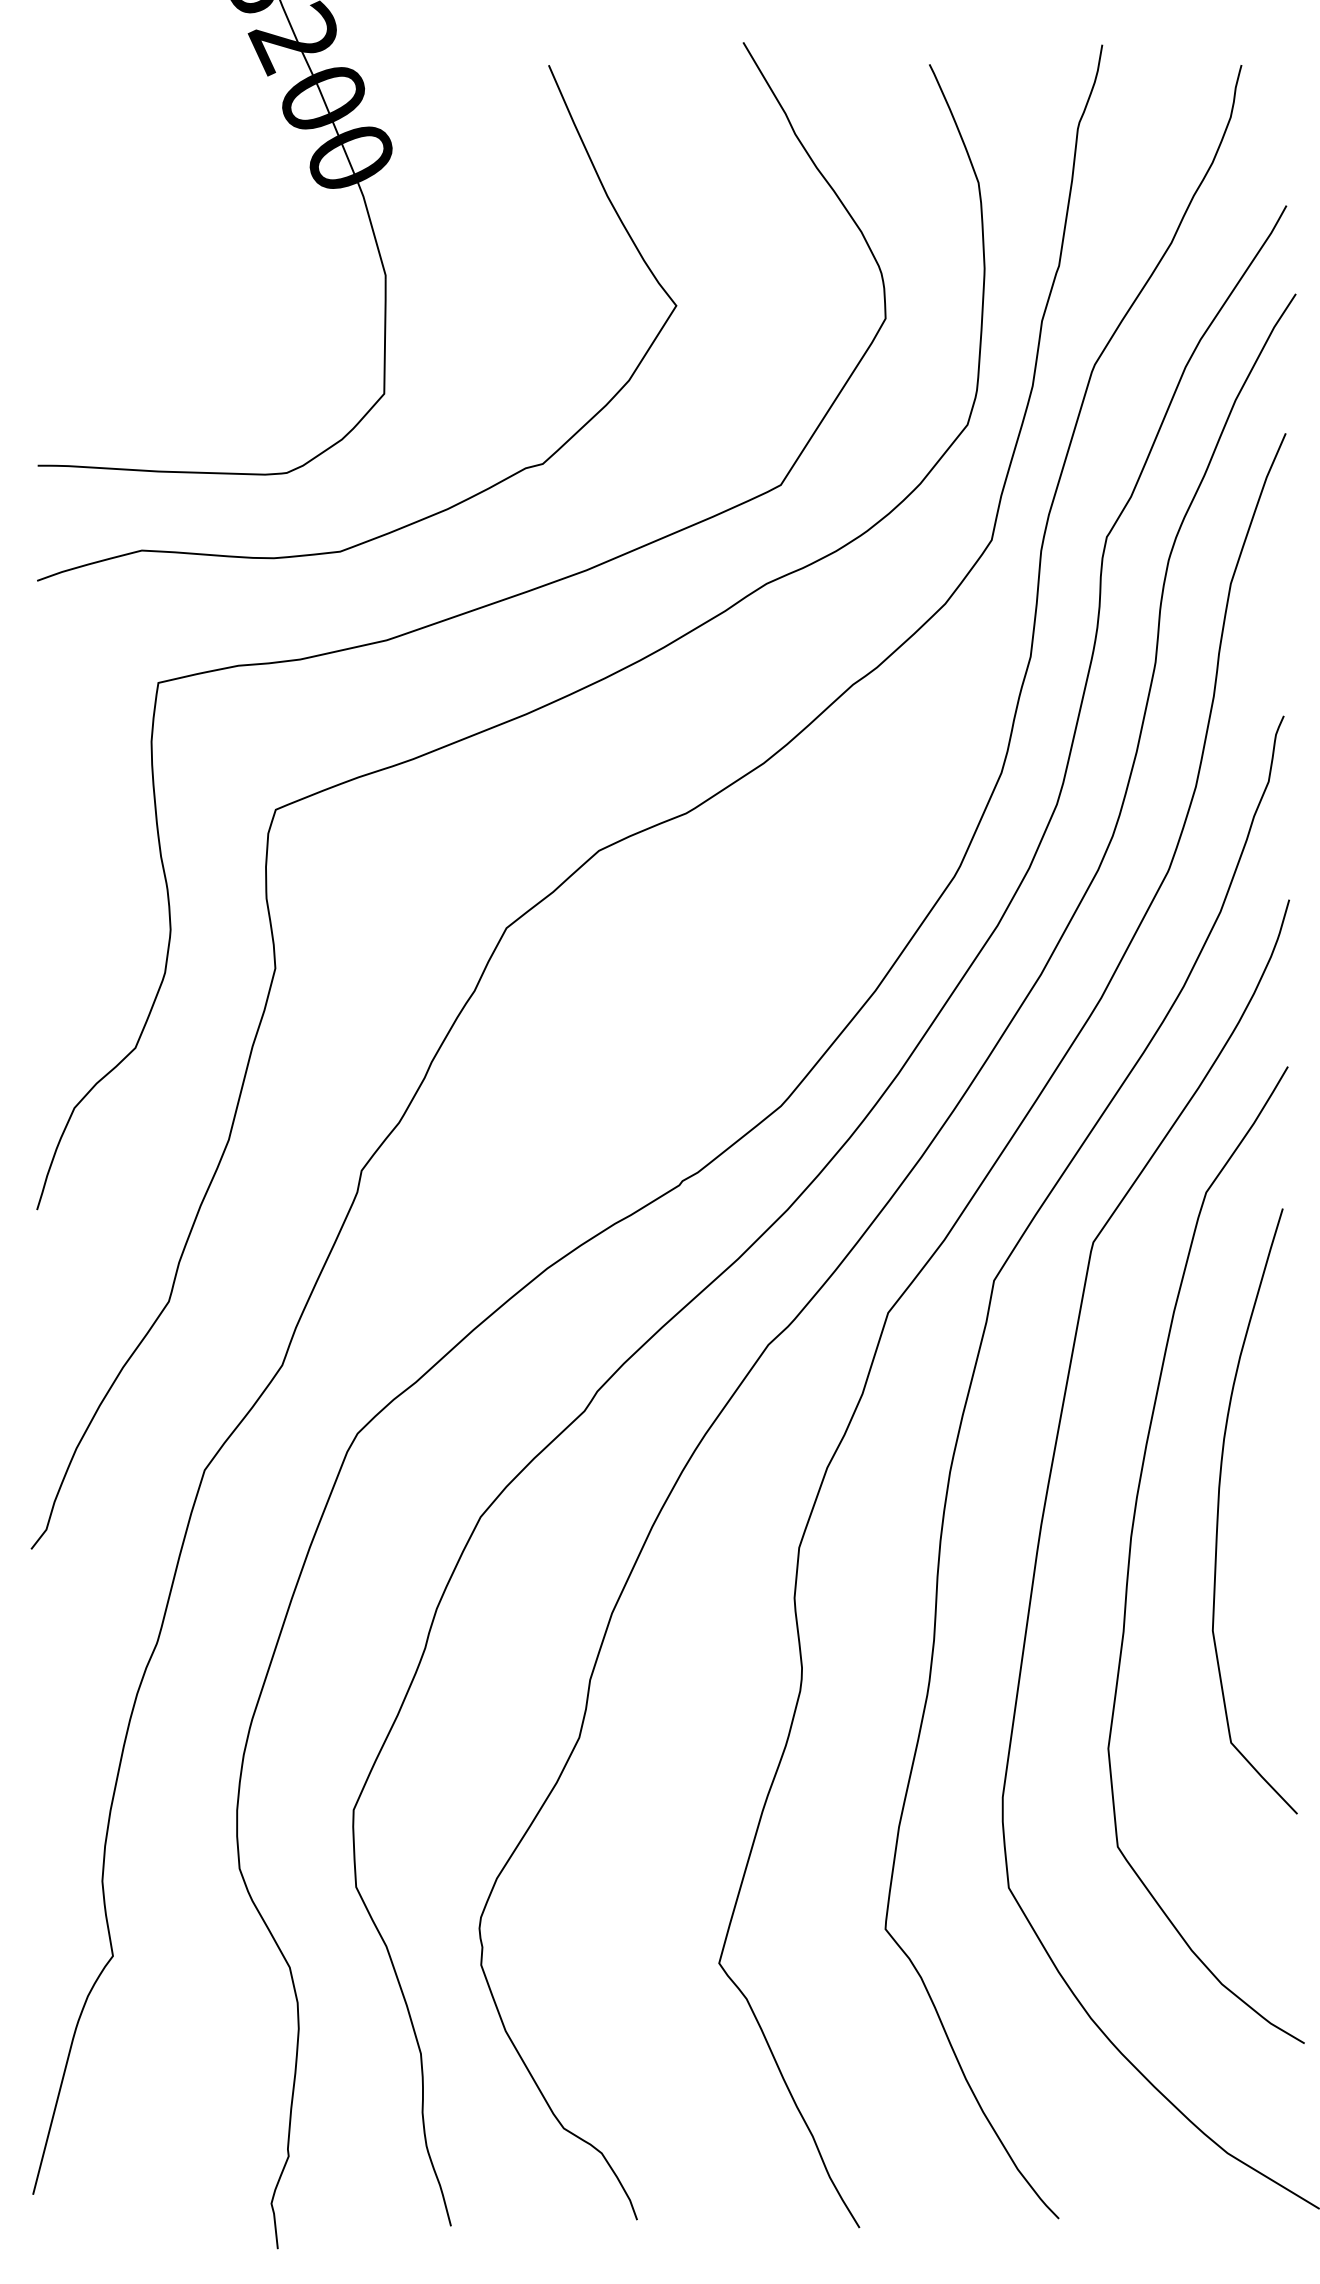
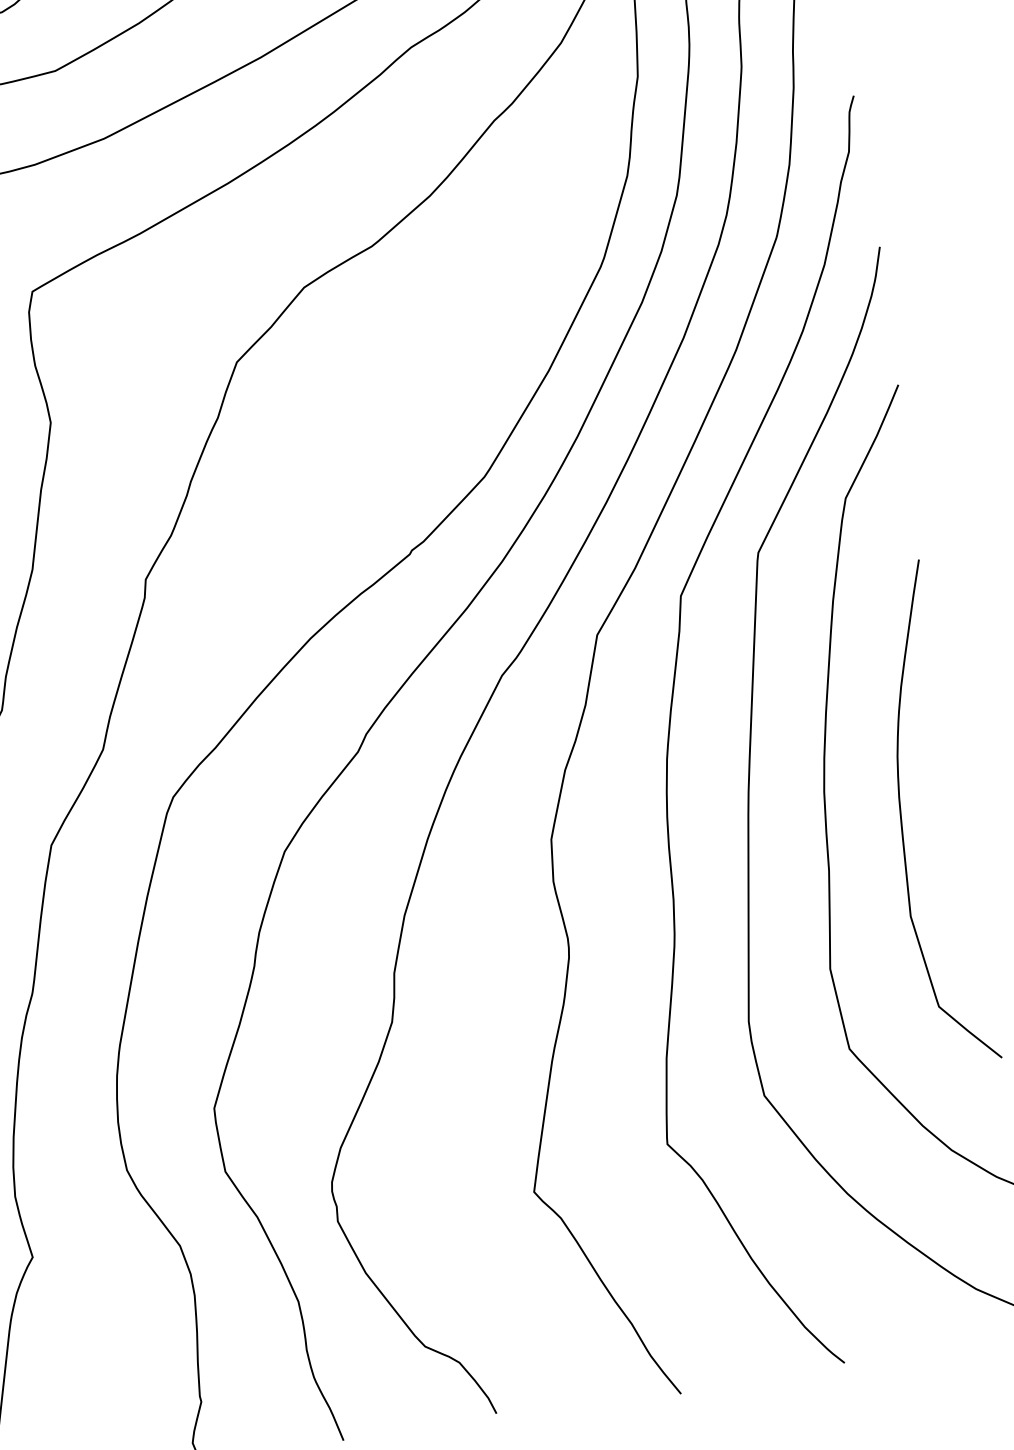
curve: (1219, 1507) -> (901, 813), moved

